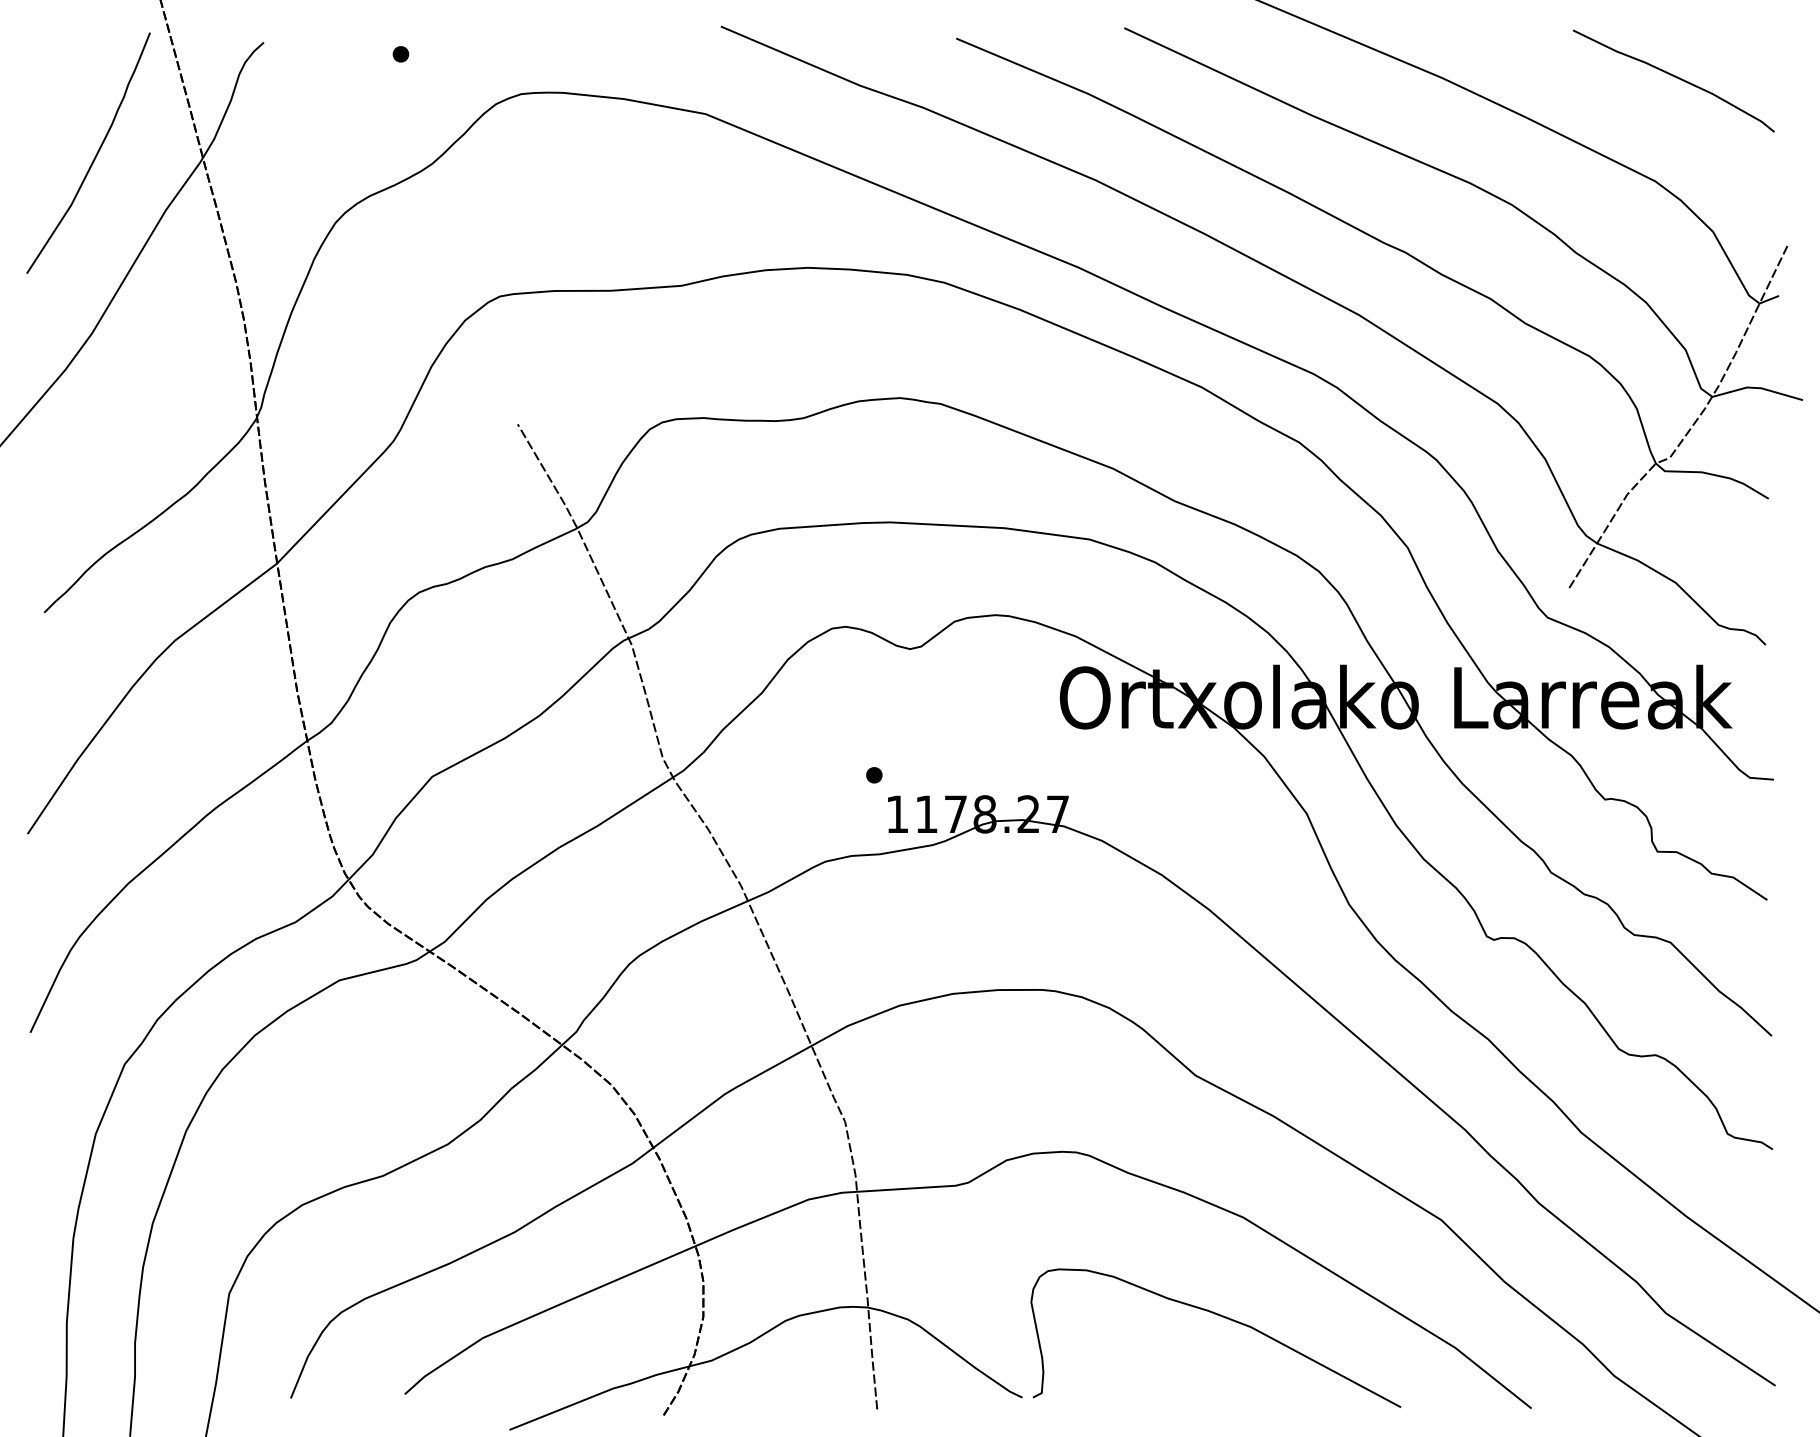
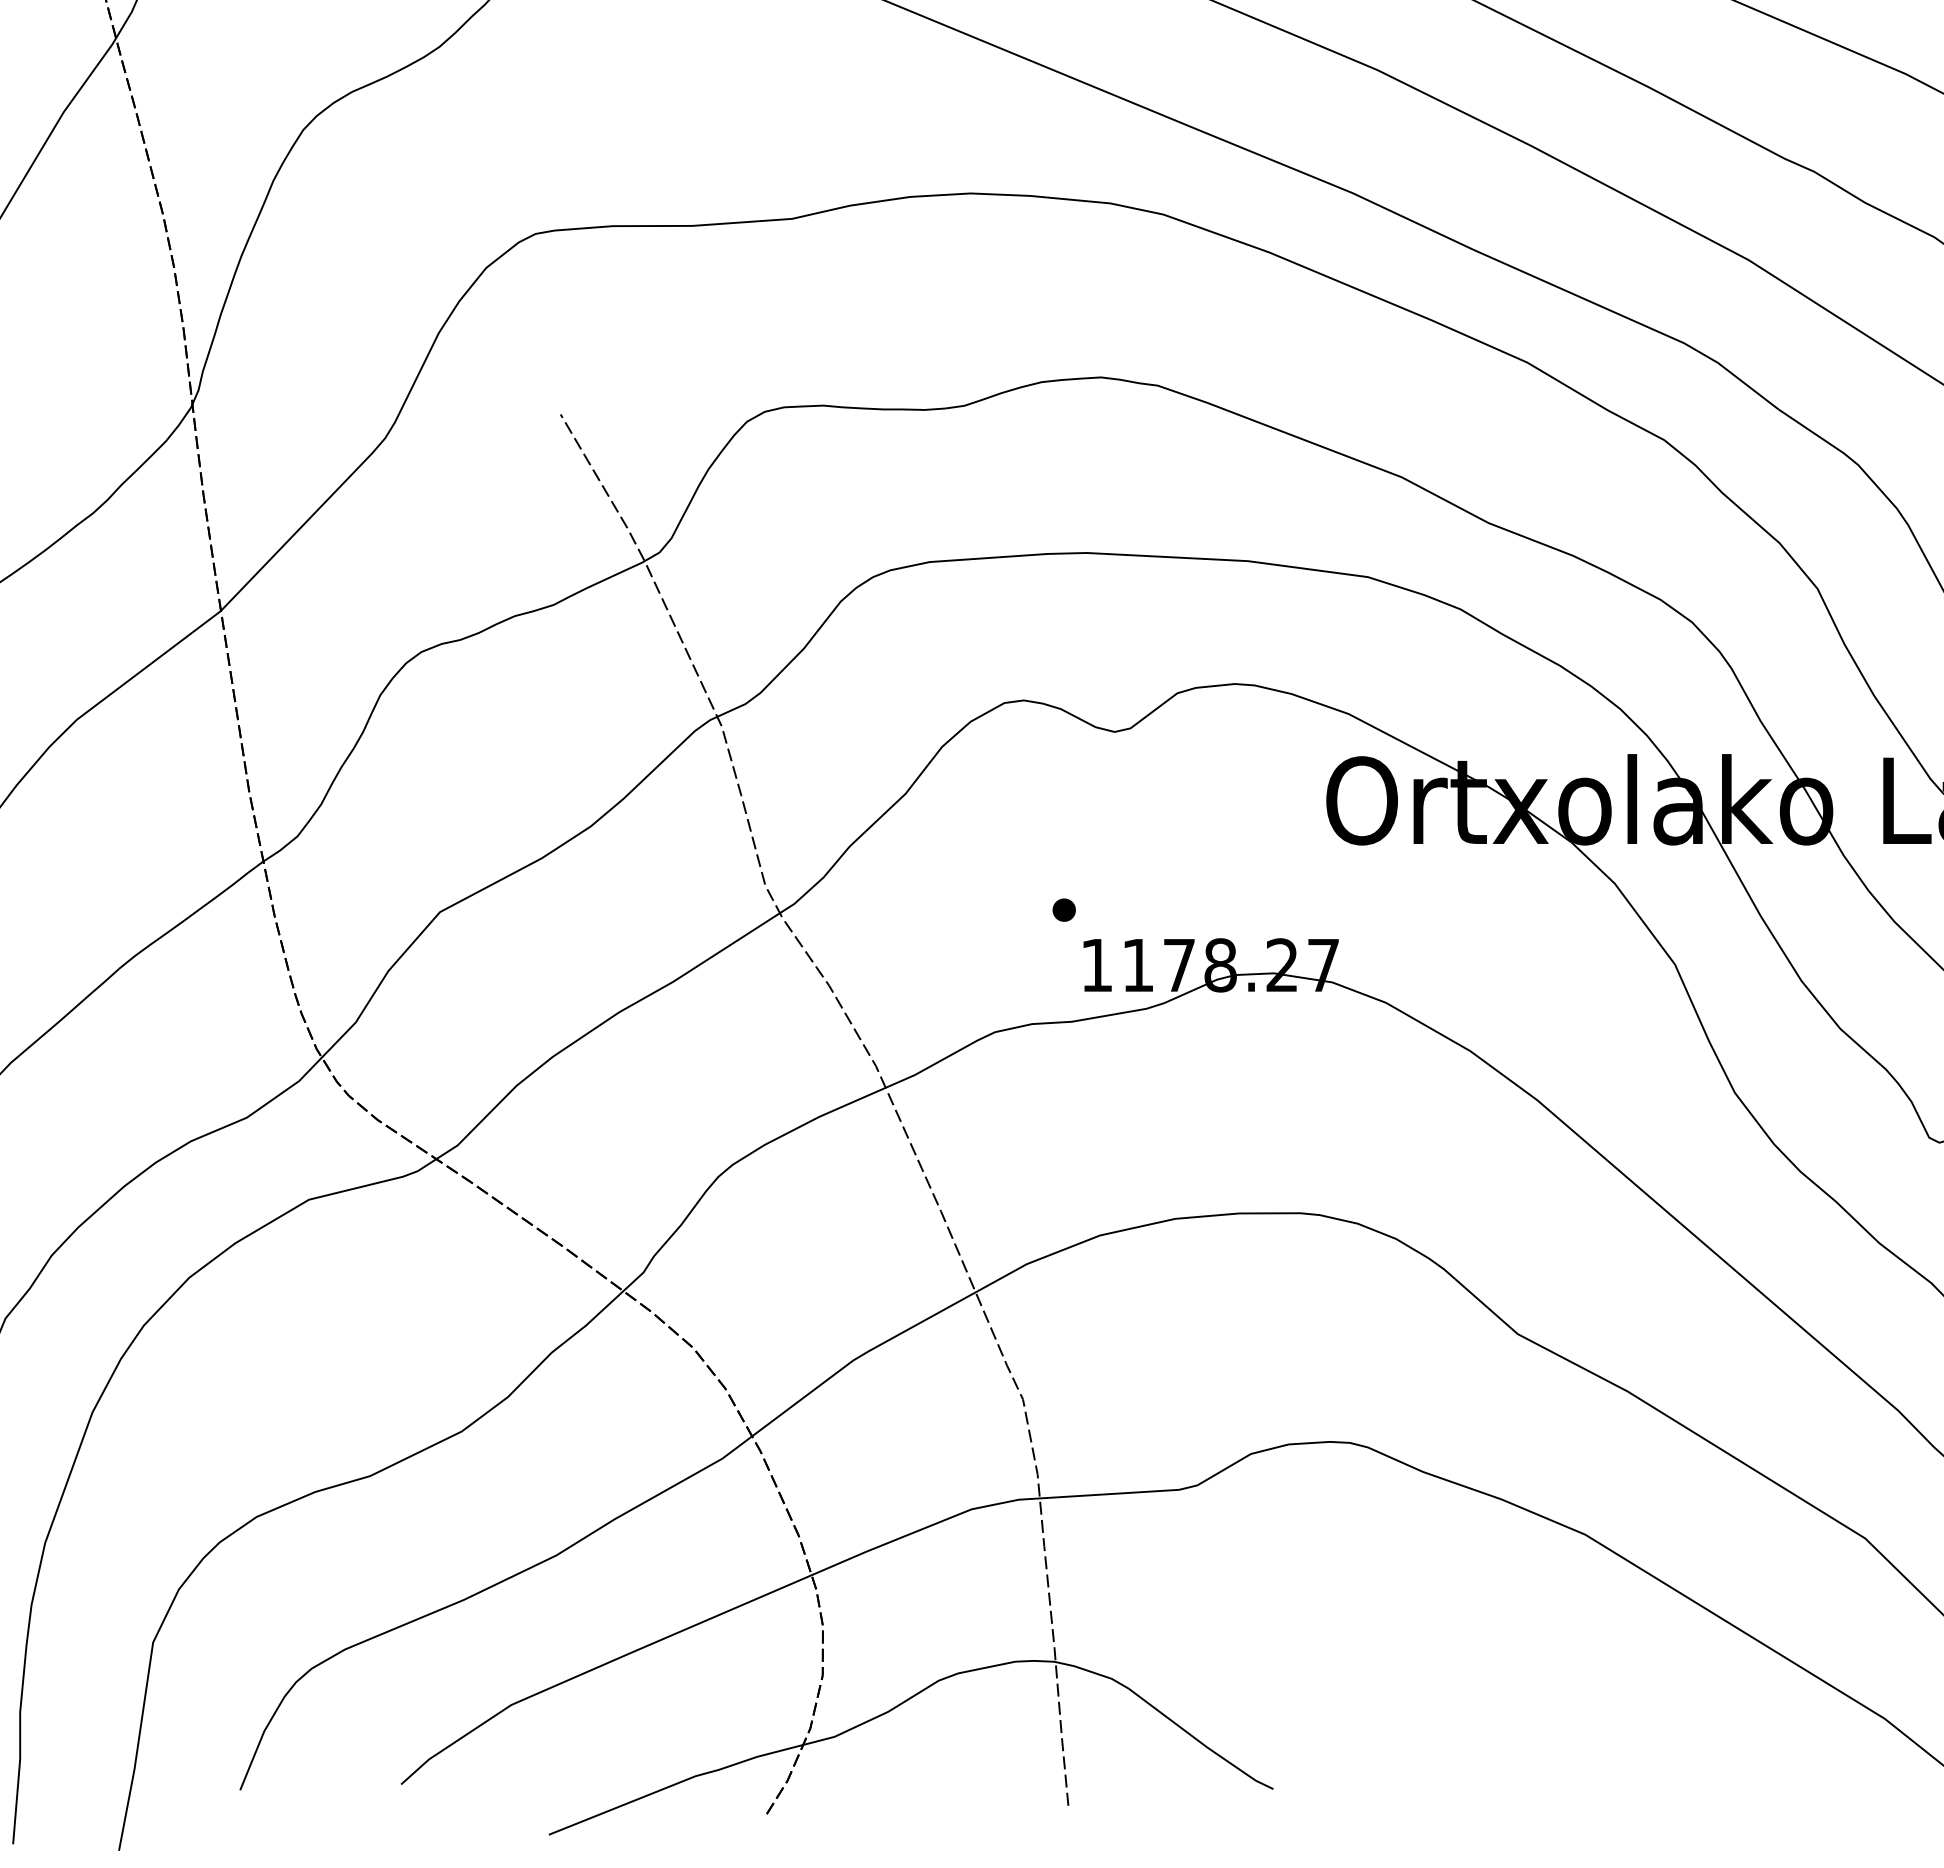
curve: (1222, 1317) -> (1555, 1675), removed

